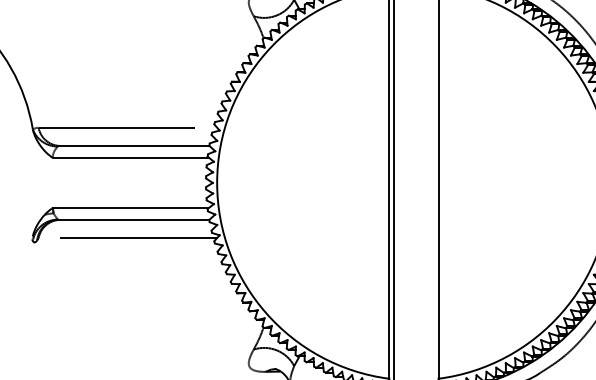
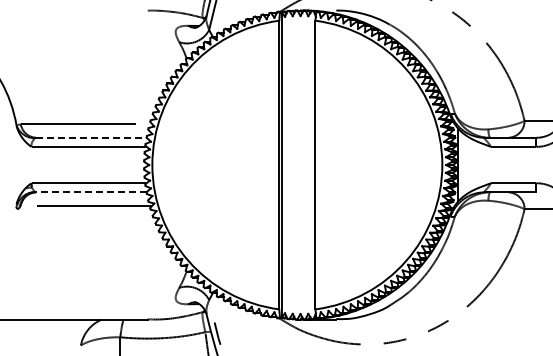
line: (134, 145) -> (91, 137), solid -> dashed
line: (133, 220) -> (90, 192), solid -> dashed

